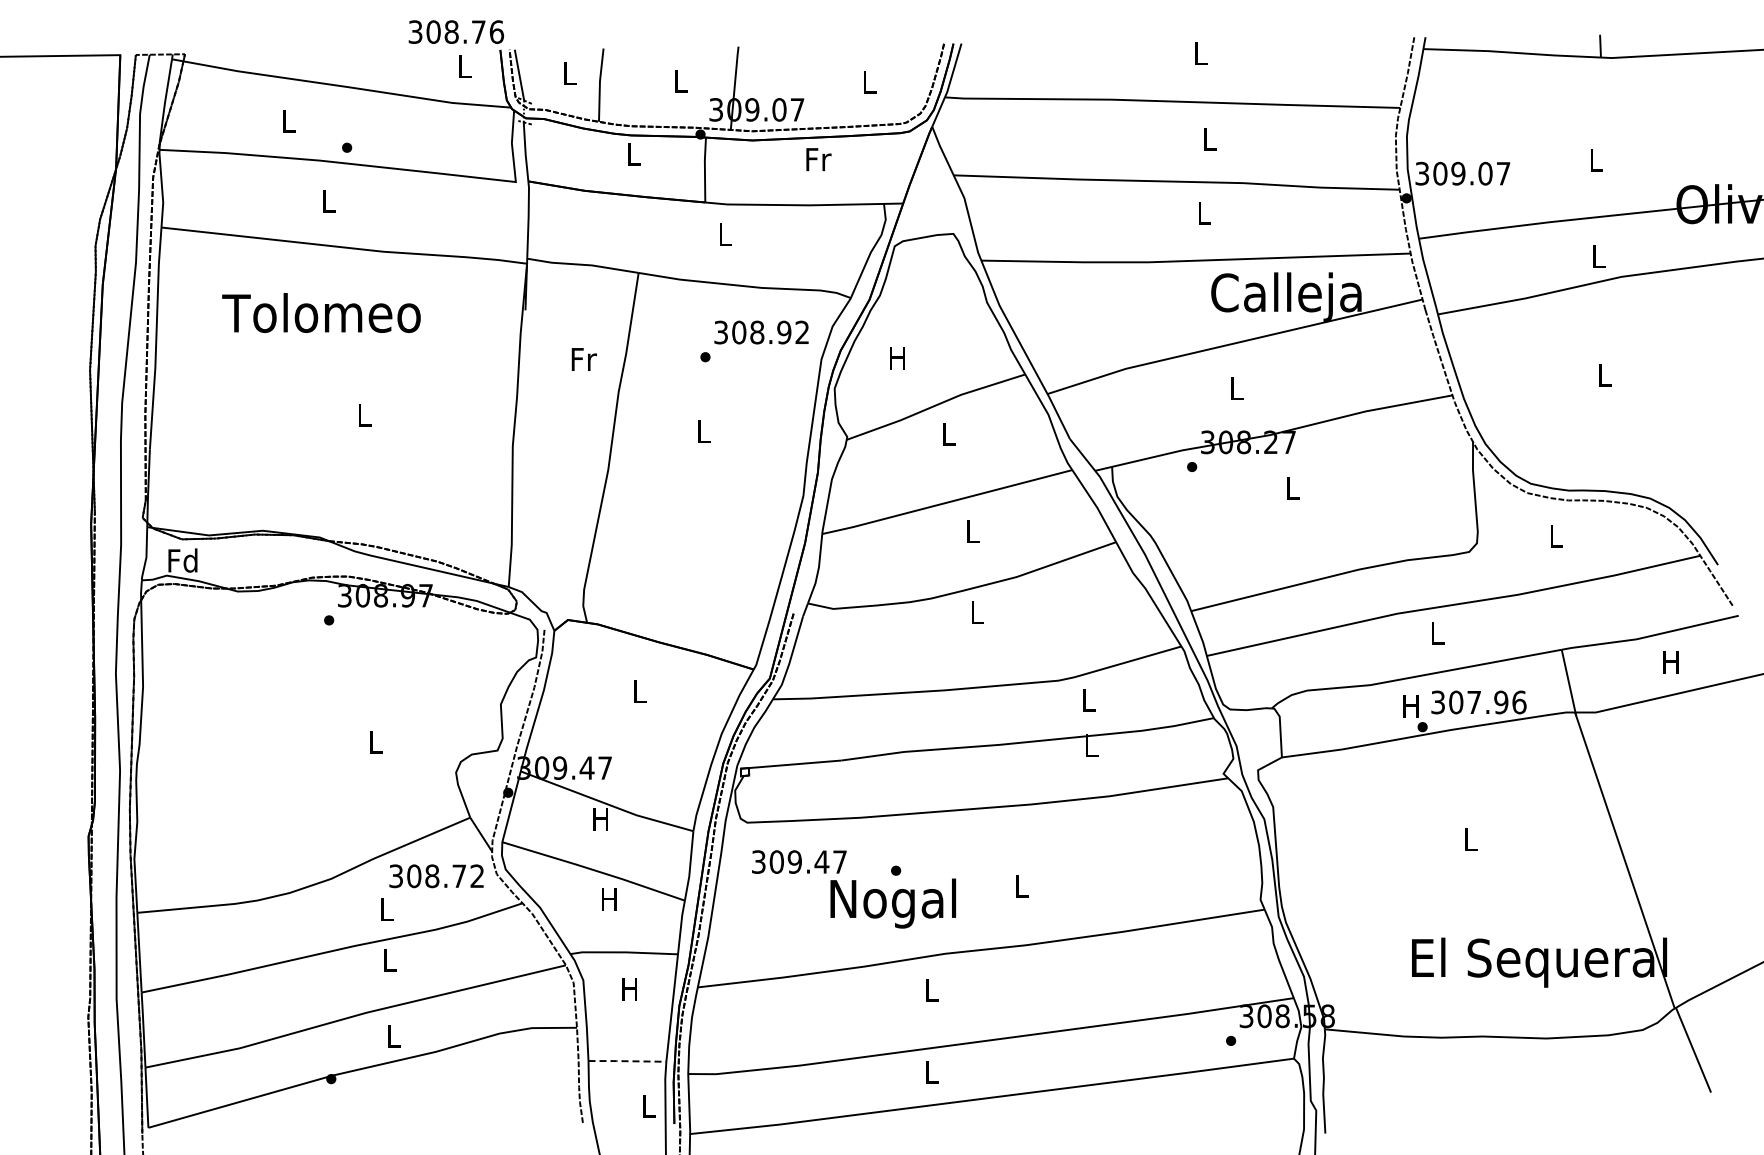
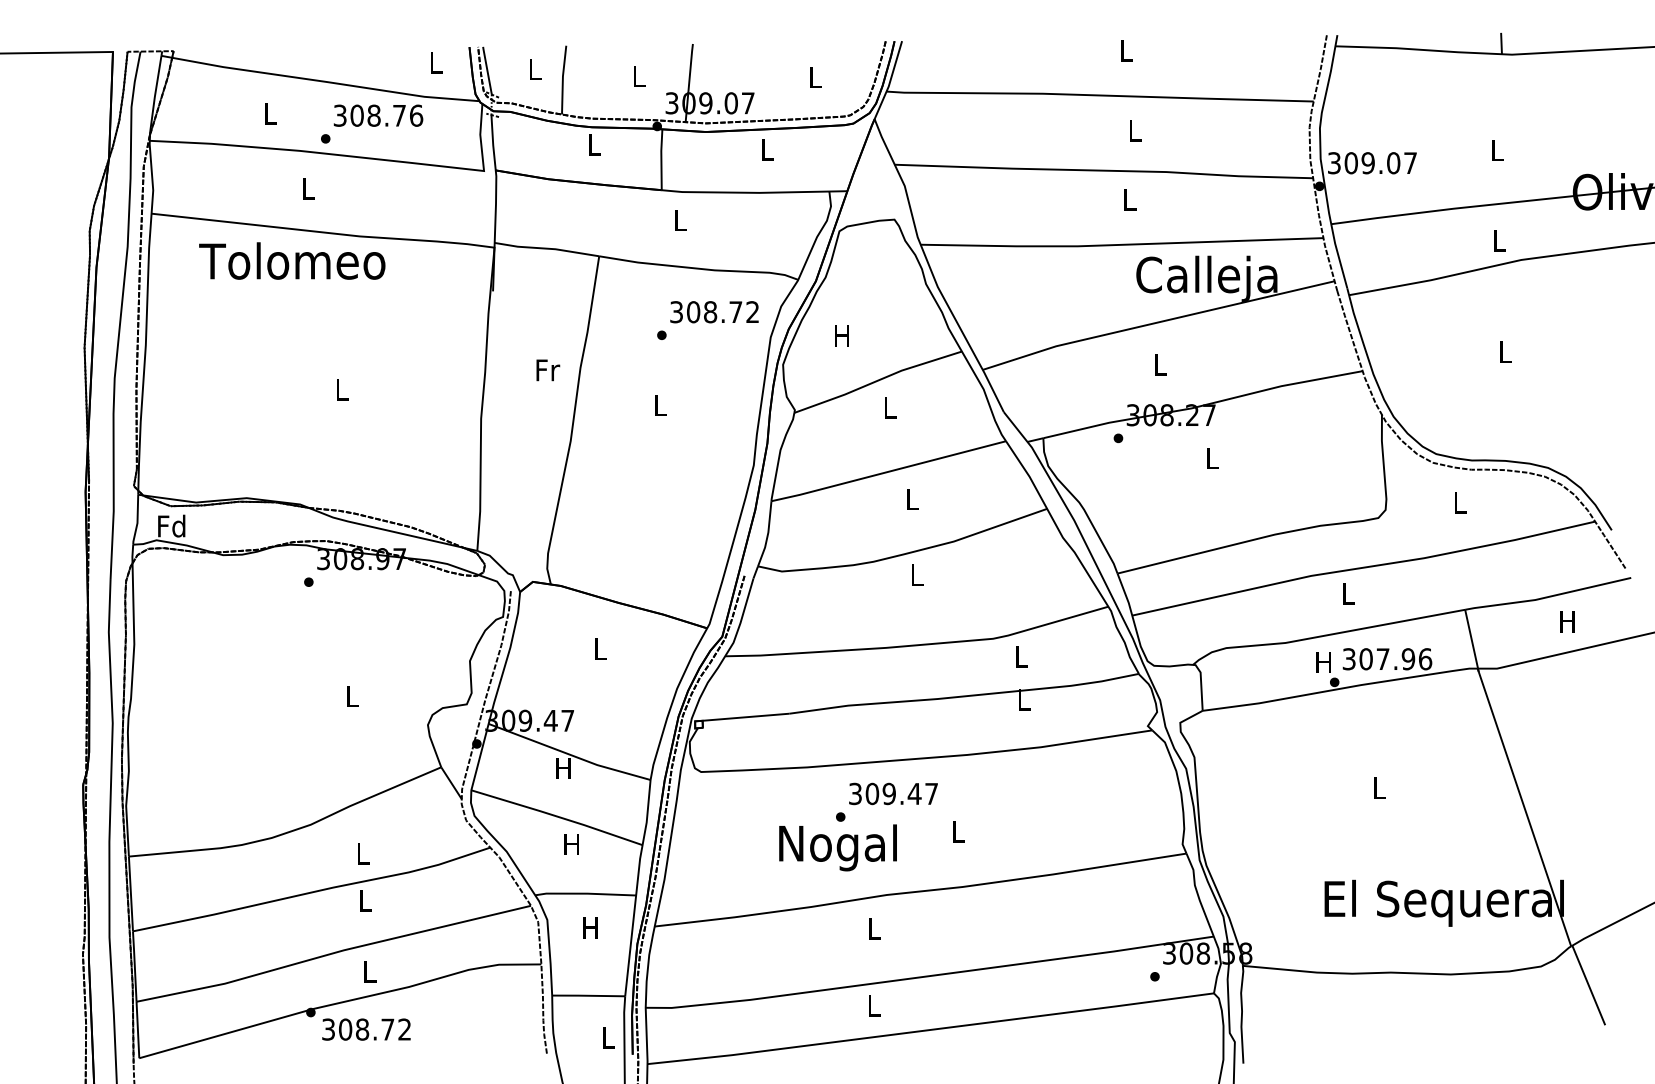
text: (456, 31) -> (378, 115), moved
text: (818, 159) -> (767, 149), Fr -> L
text: (321, 312) -> (292, 260), moved
text: (784, 332) -> (736, 312), 308.92 -> 308.72
text: (583, 359) -> (547, 370), moved
text: (799, 861) -> (893, 793), moved
text: (436, 876) -> (366, 1029), moved
line: (626, 1061) -> (587, 996), dashed -> solid

